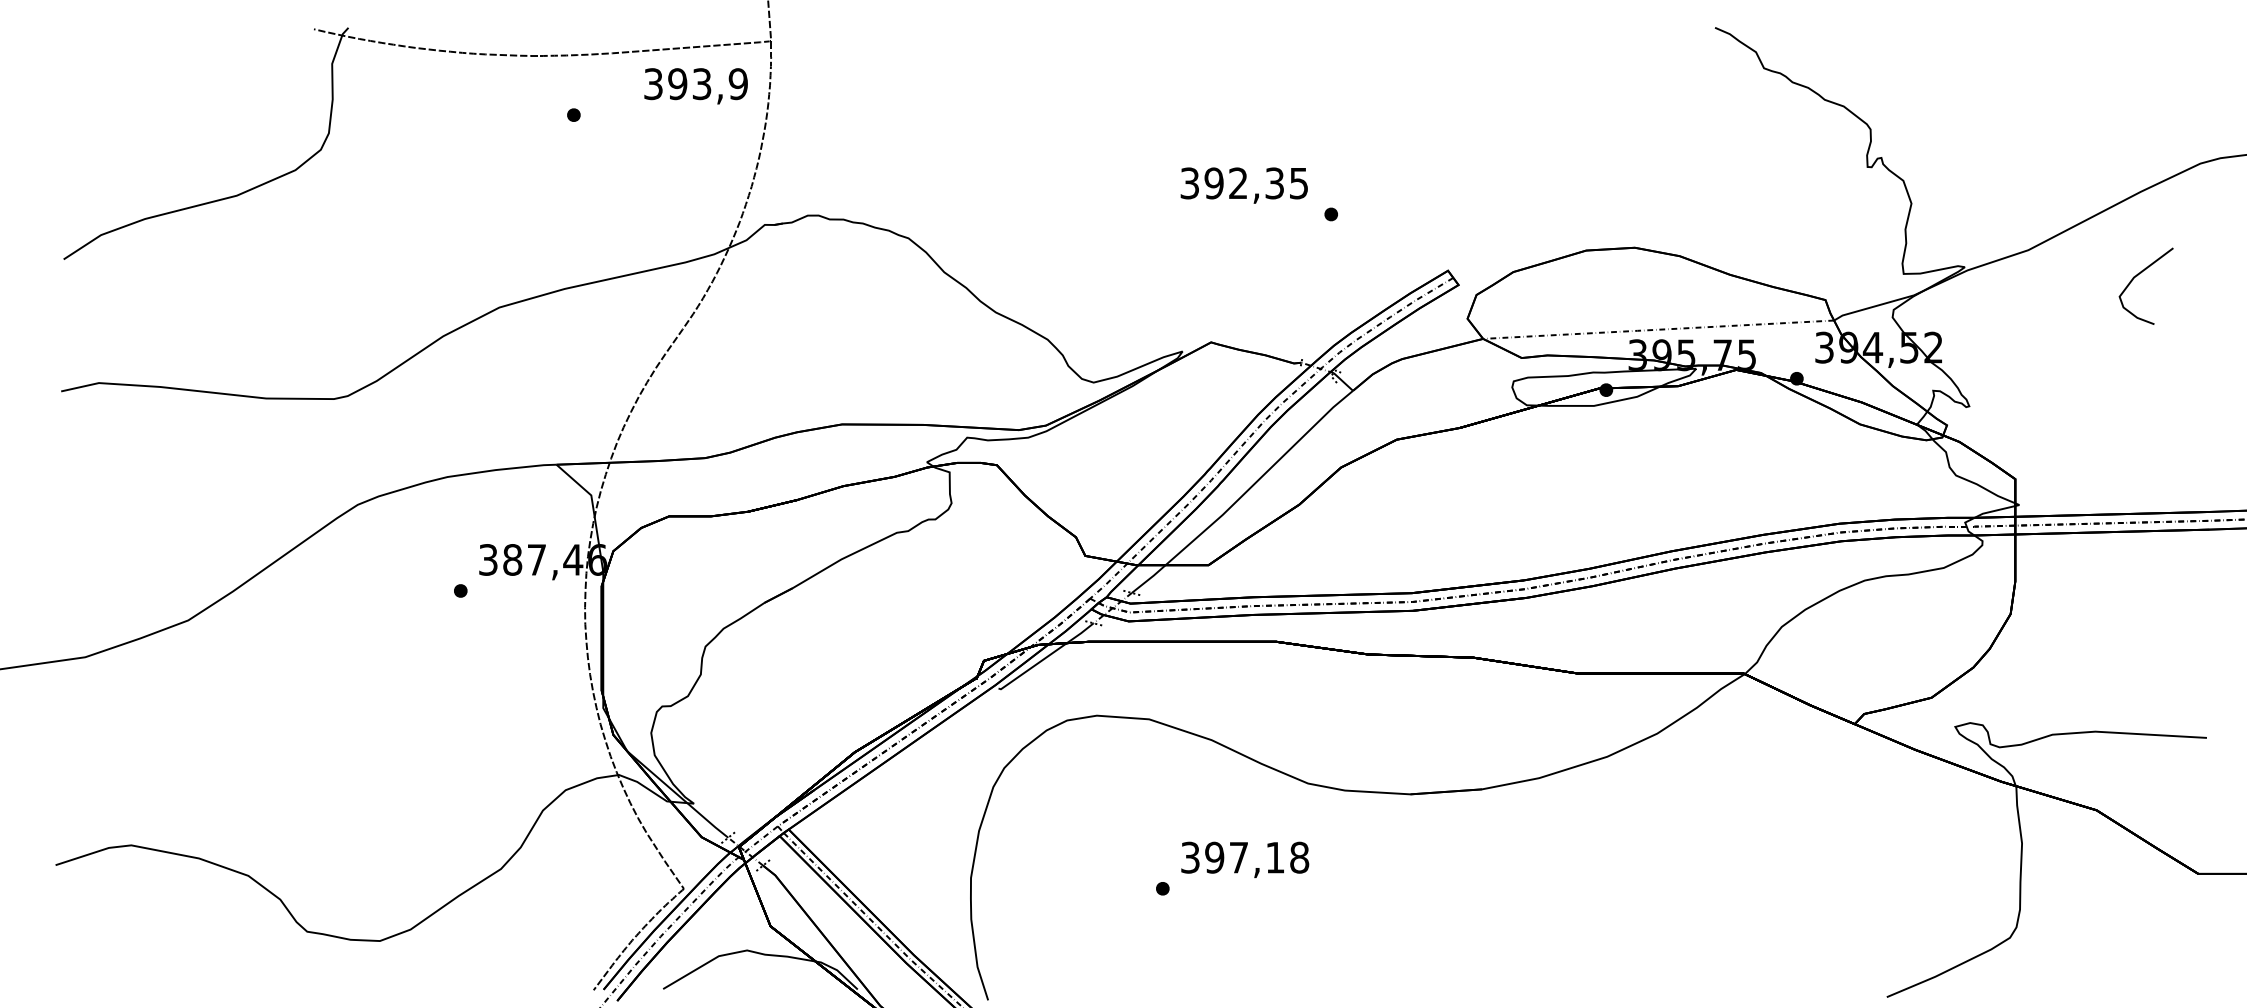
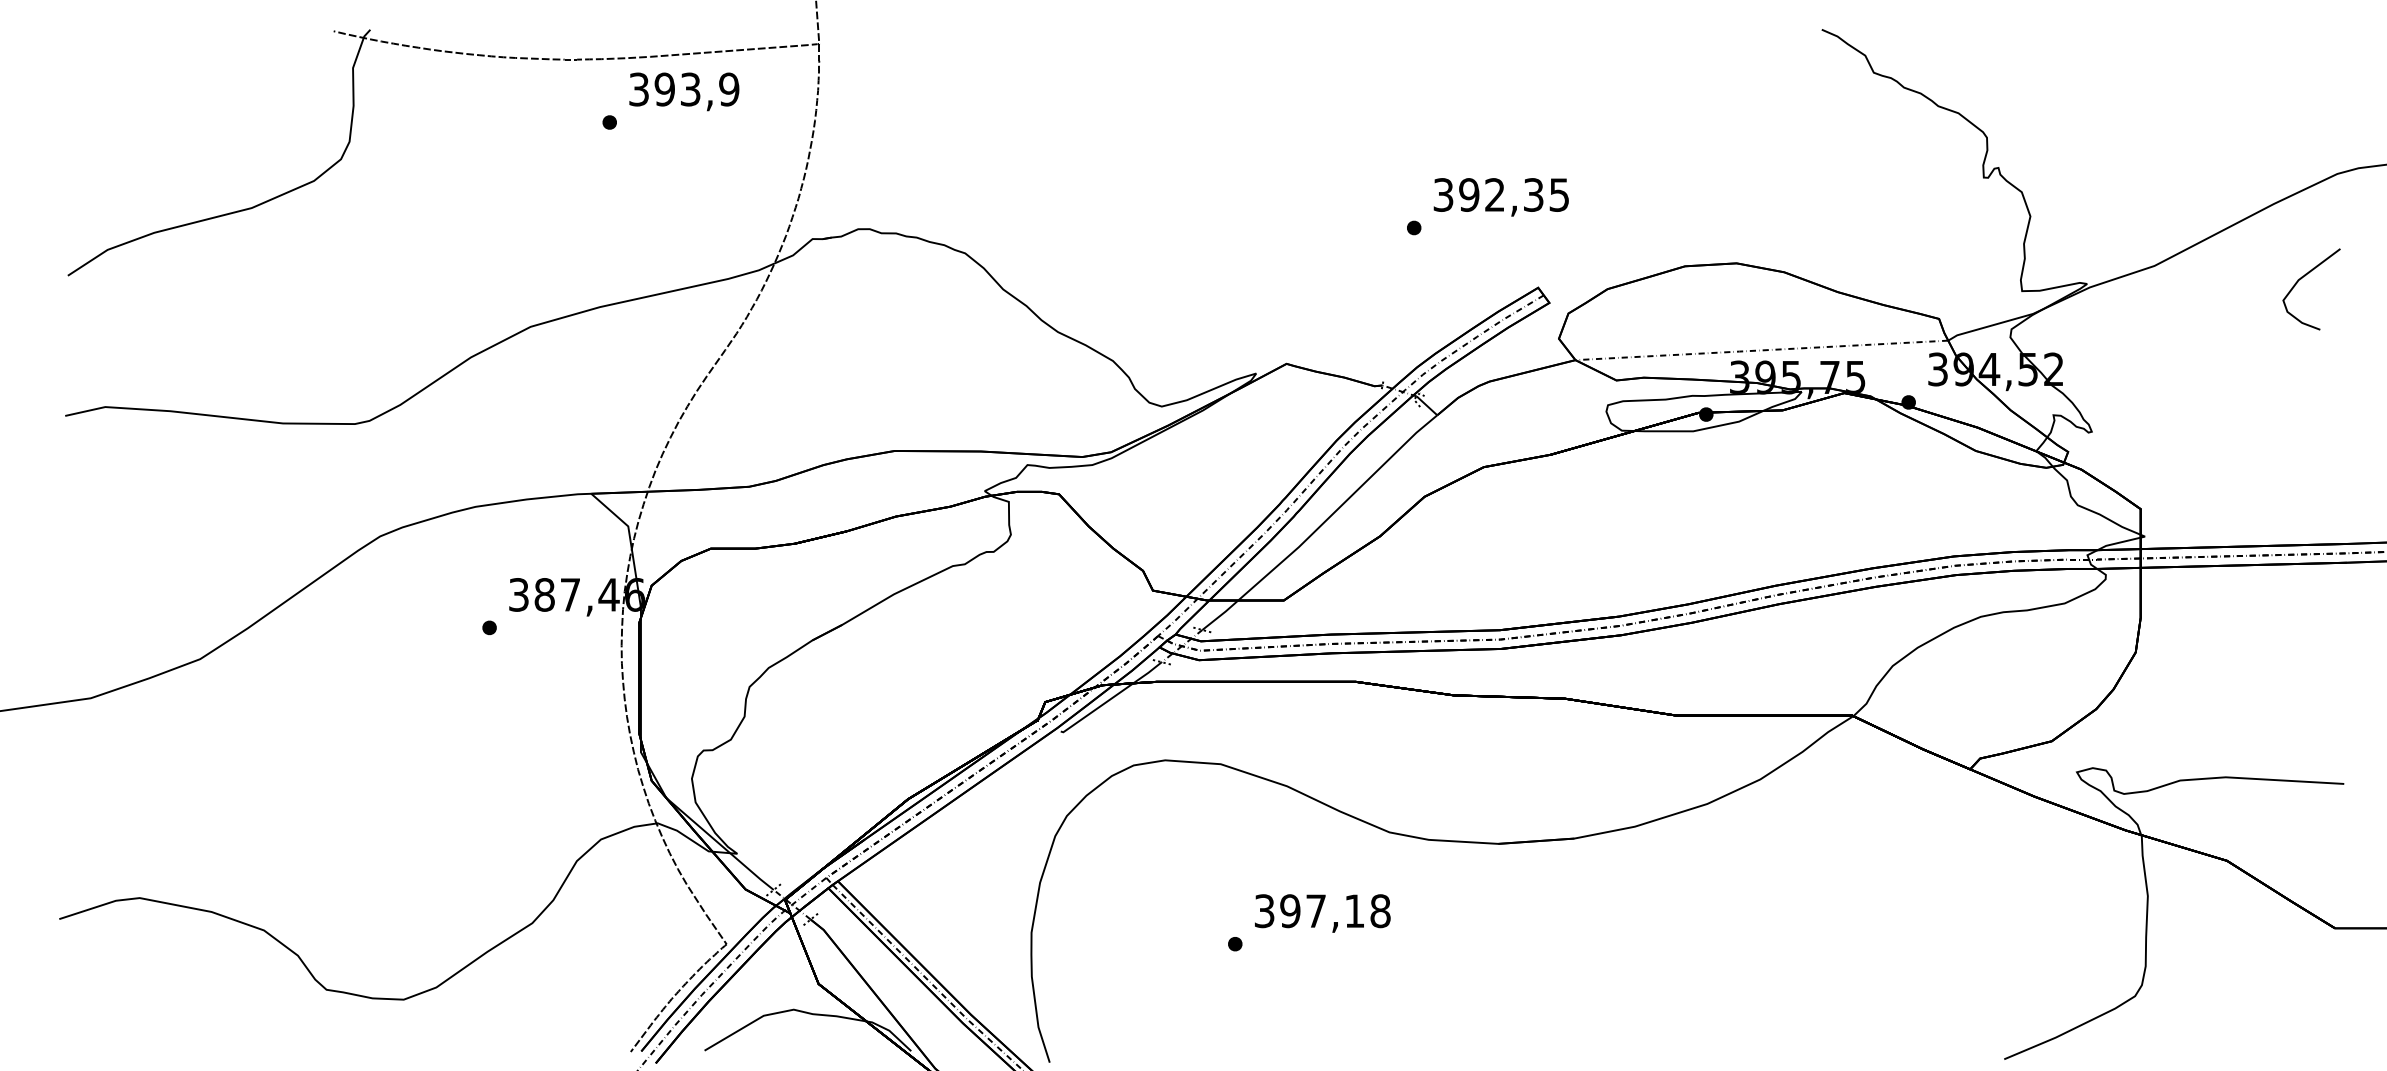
text: (695, 86) -> (683, 92), moved
text: (1243, 185) -> (1500, 197), moved
curve: (2137, 276) -> (2302, 279), moved

